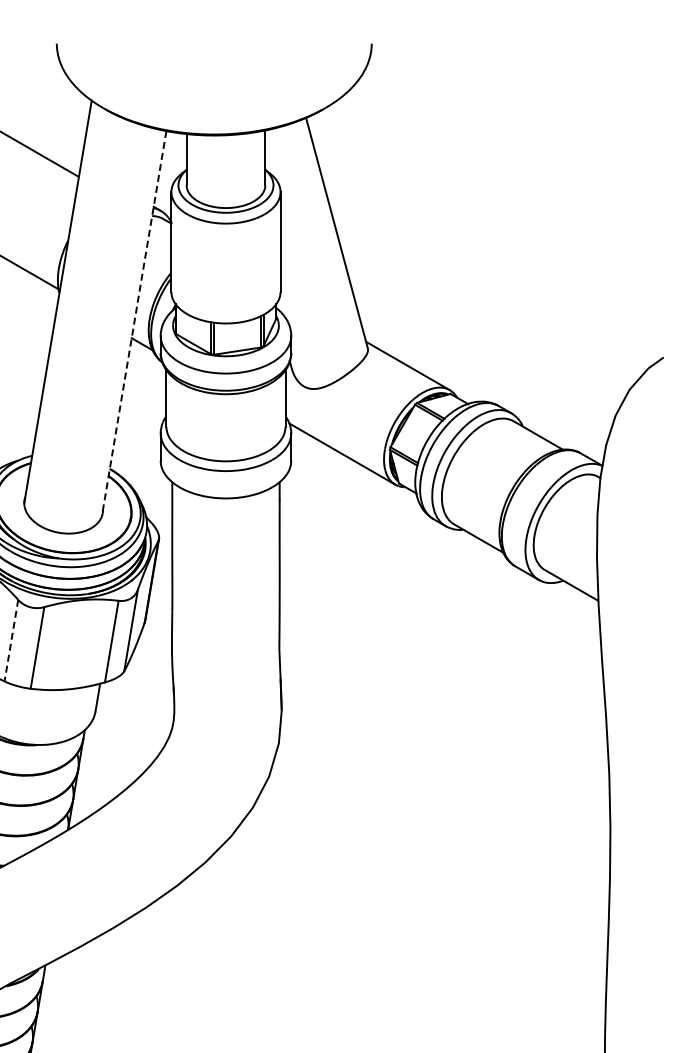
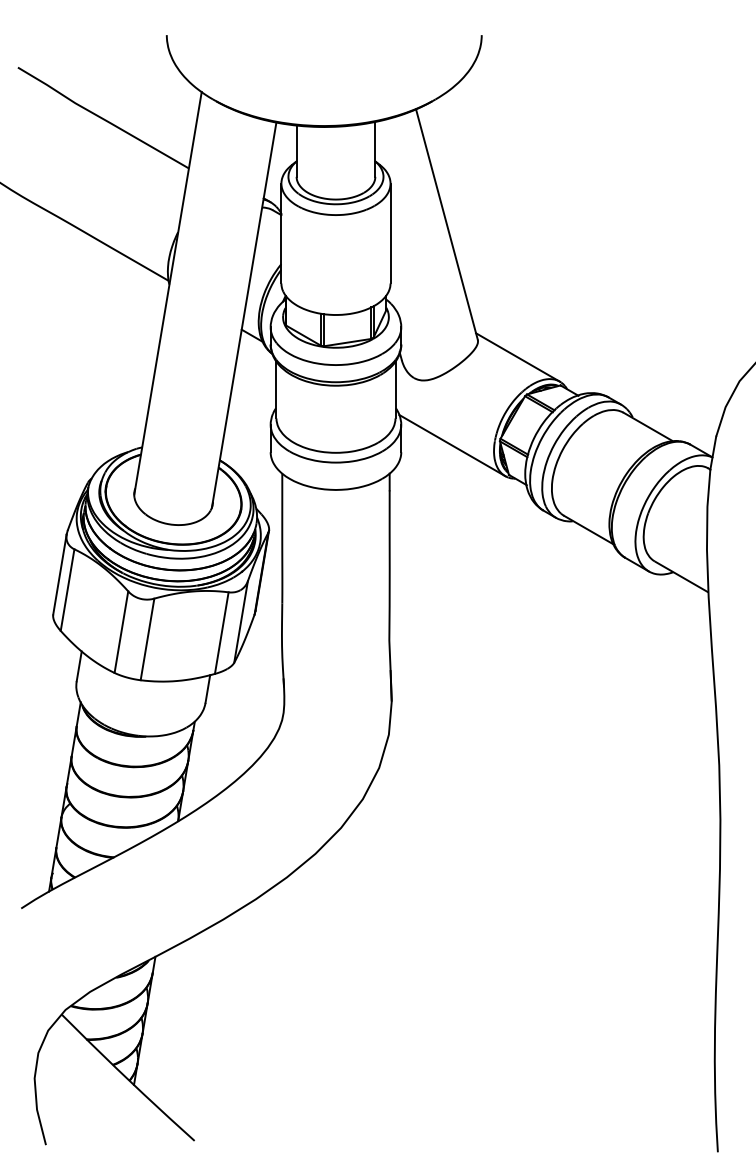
line: (134, 324) -> (244, 315), dashed -> solid
line: (11, 641) -> (121, 632), dashed -> solid

